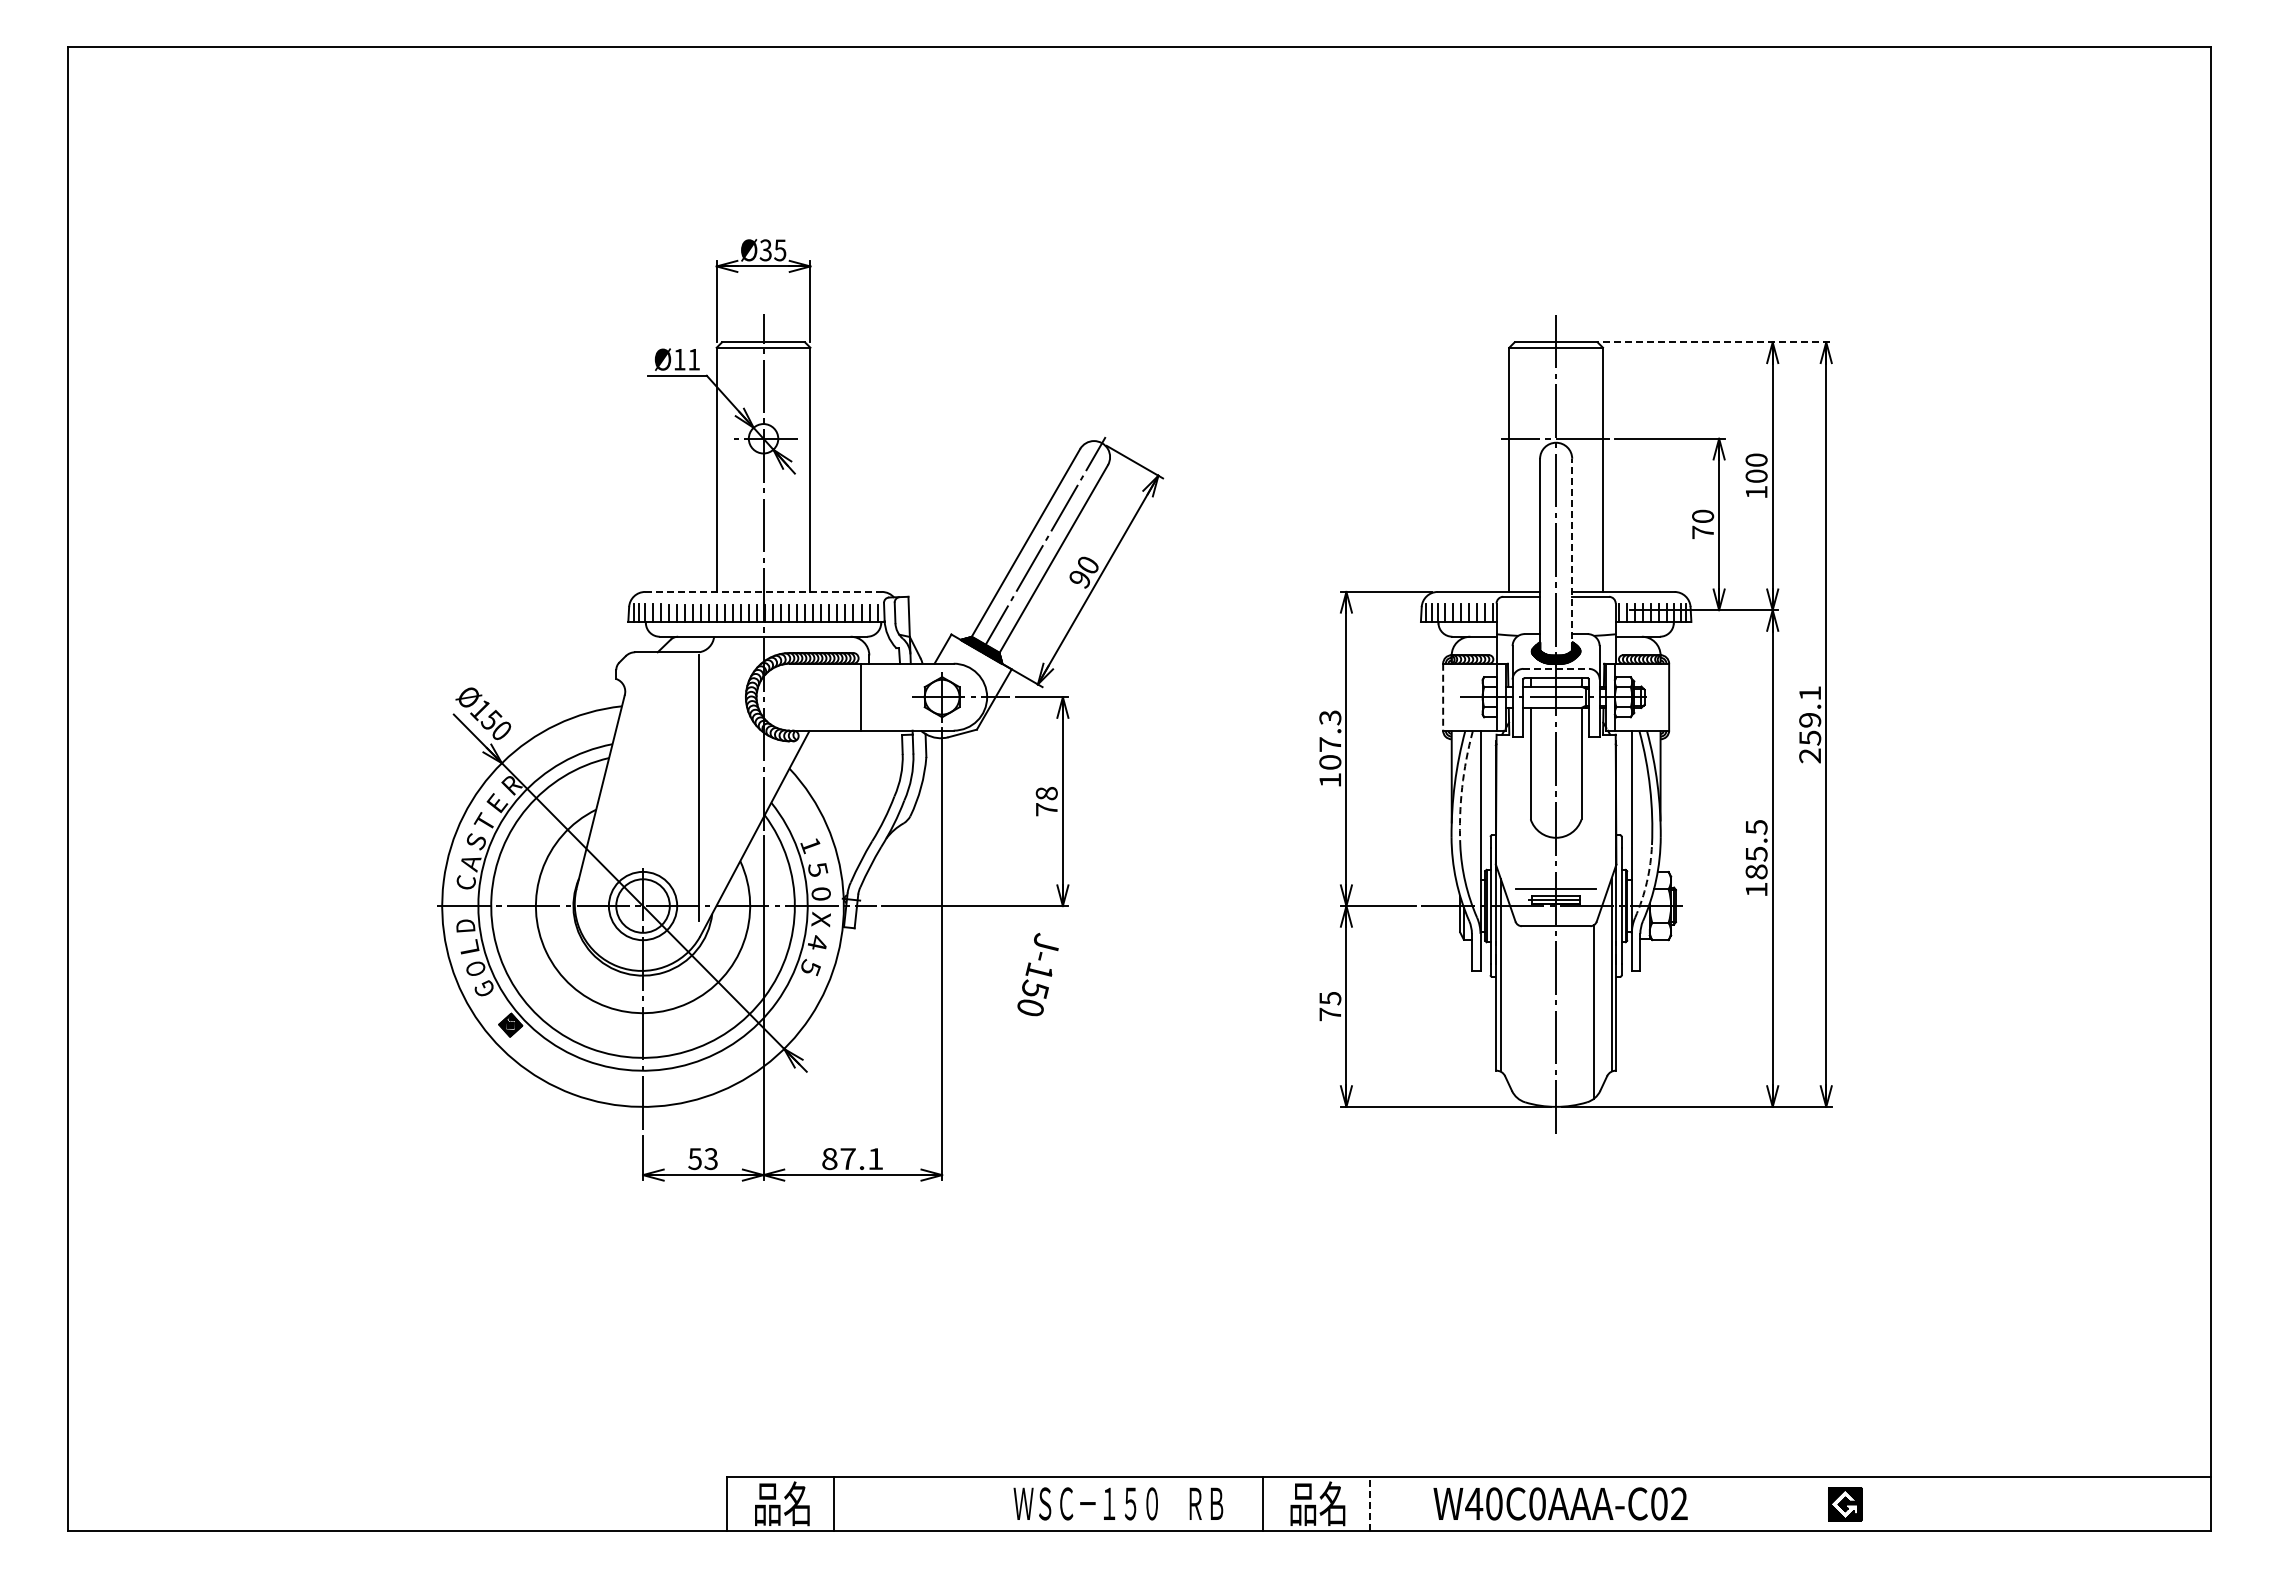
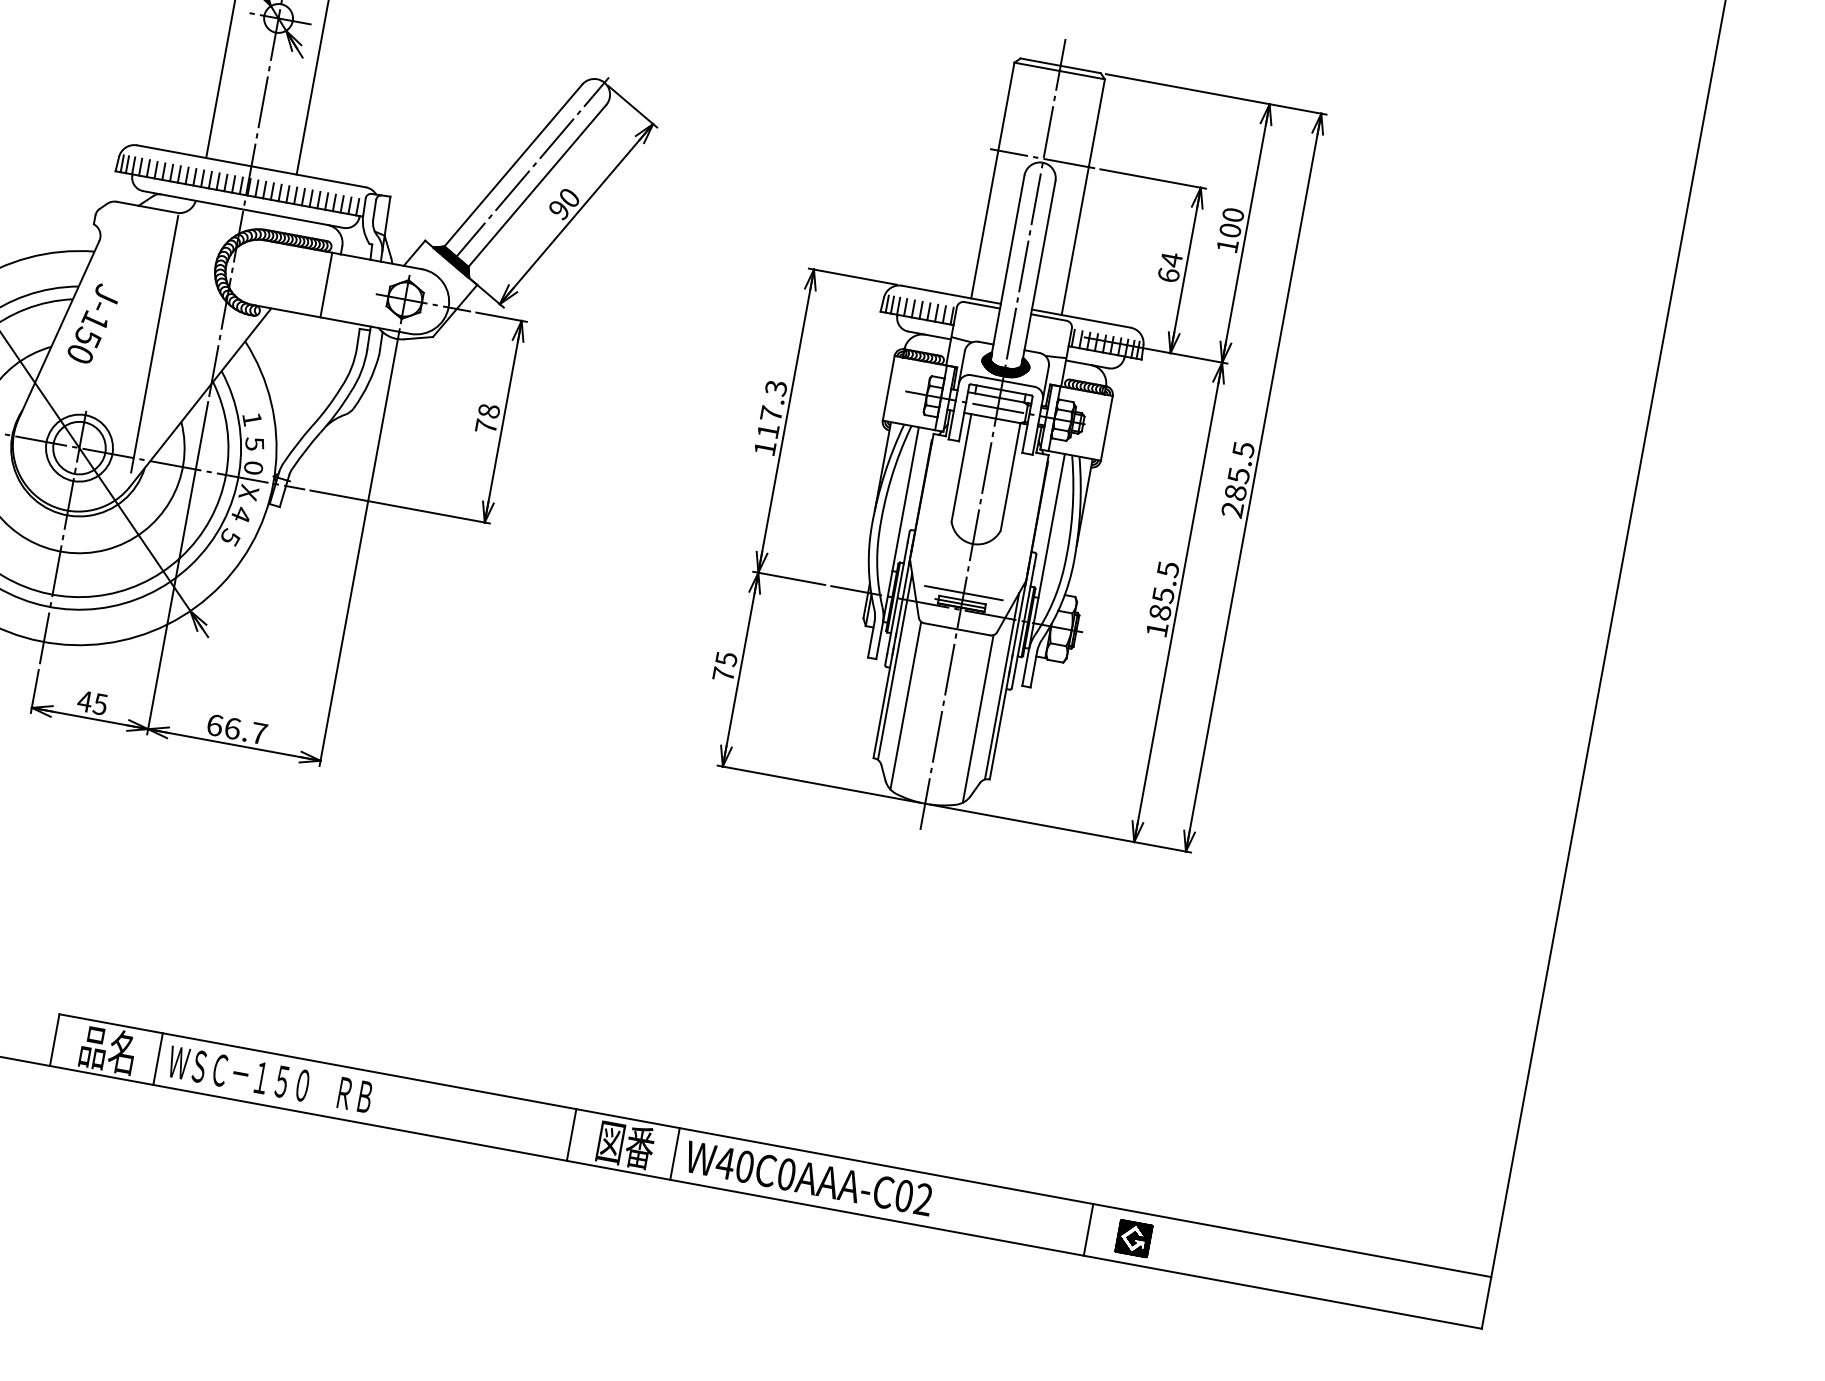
line: (1717, 342) -> (1216, 94), dashed -> solid
text: (1703, 524) -> (1170, 267), 70 -> 64
line: (1572, 554) -> (1038, 273), dashed -> solid
line: (764, 591) -> (252, 166), dashed -> solid
line: (1556, 668) -> (1003, 380), dashed -> solid
line: (1443, 697) -> (889, 388), dashed -> solid
text: (1810, 715) -> (1240, 471), 259.1 -> 285.5
text: (1330, 762) -> (768, 431), 107.3 -> 117.3
arc: (1462, 787) -> (891, 478), dashed -> solid
arc: (1646, 882) -> (1052, 603), dashed -> solid
text: (1037, 974) -> (92, 323), moved
line: (1518, 1012) -> (905, 705), added
text: (702, 1159) -> (91, 703), 53 -> 45
text: (852, 1159) -> (236, 729), 87.1 -> 66.7
text: (1118, 1503) -> (270, 1079), moved
text: (1318, 1503) -> (625, 1144), 品名 -> 図番
line: (1369, 1503) -> (674, 1153), dashed -> solid
text: (1560, 1503) -> (808, 1178), moved
line: (1798, 1503) -> (1088, 1229), added

